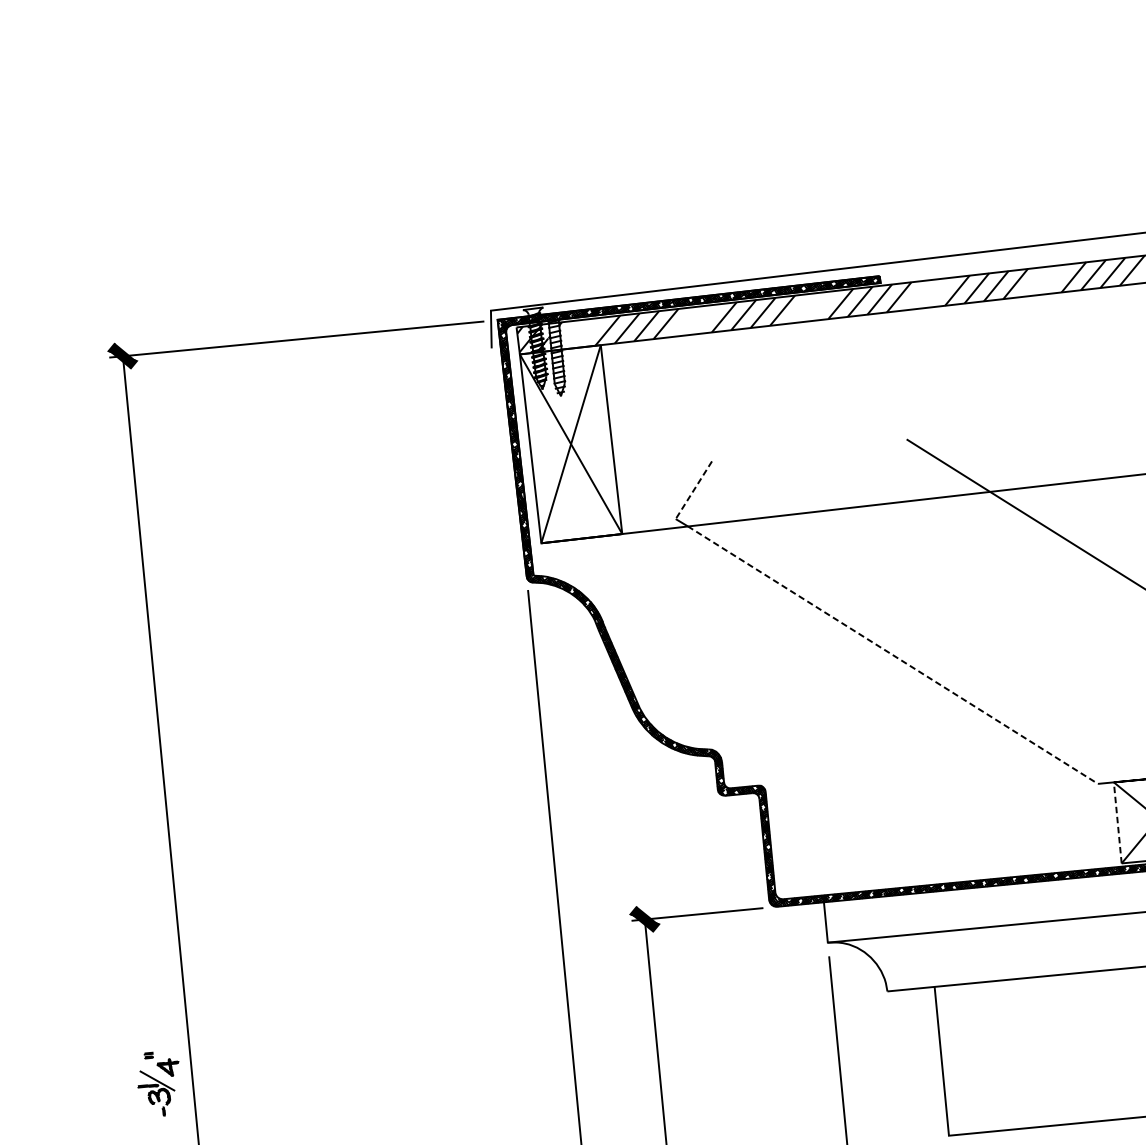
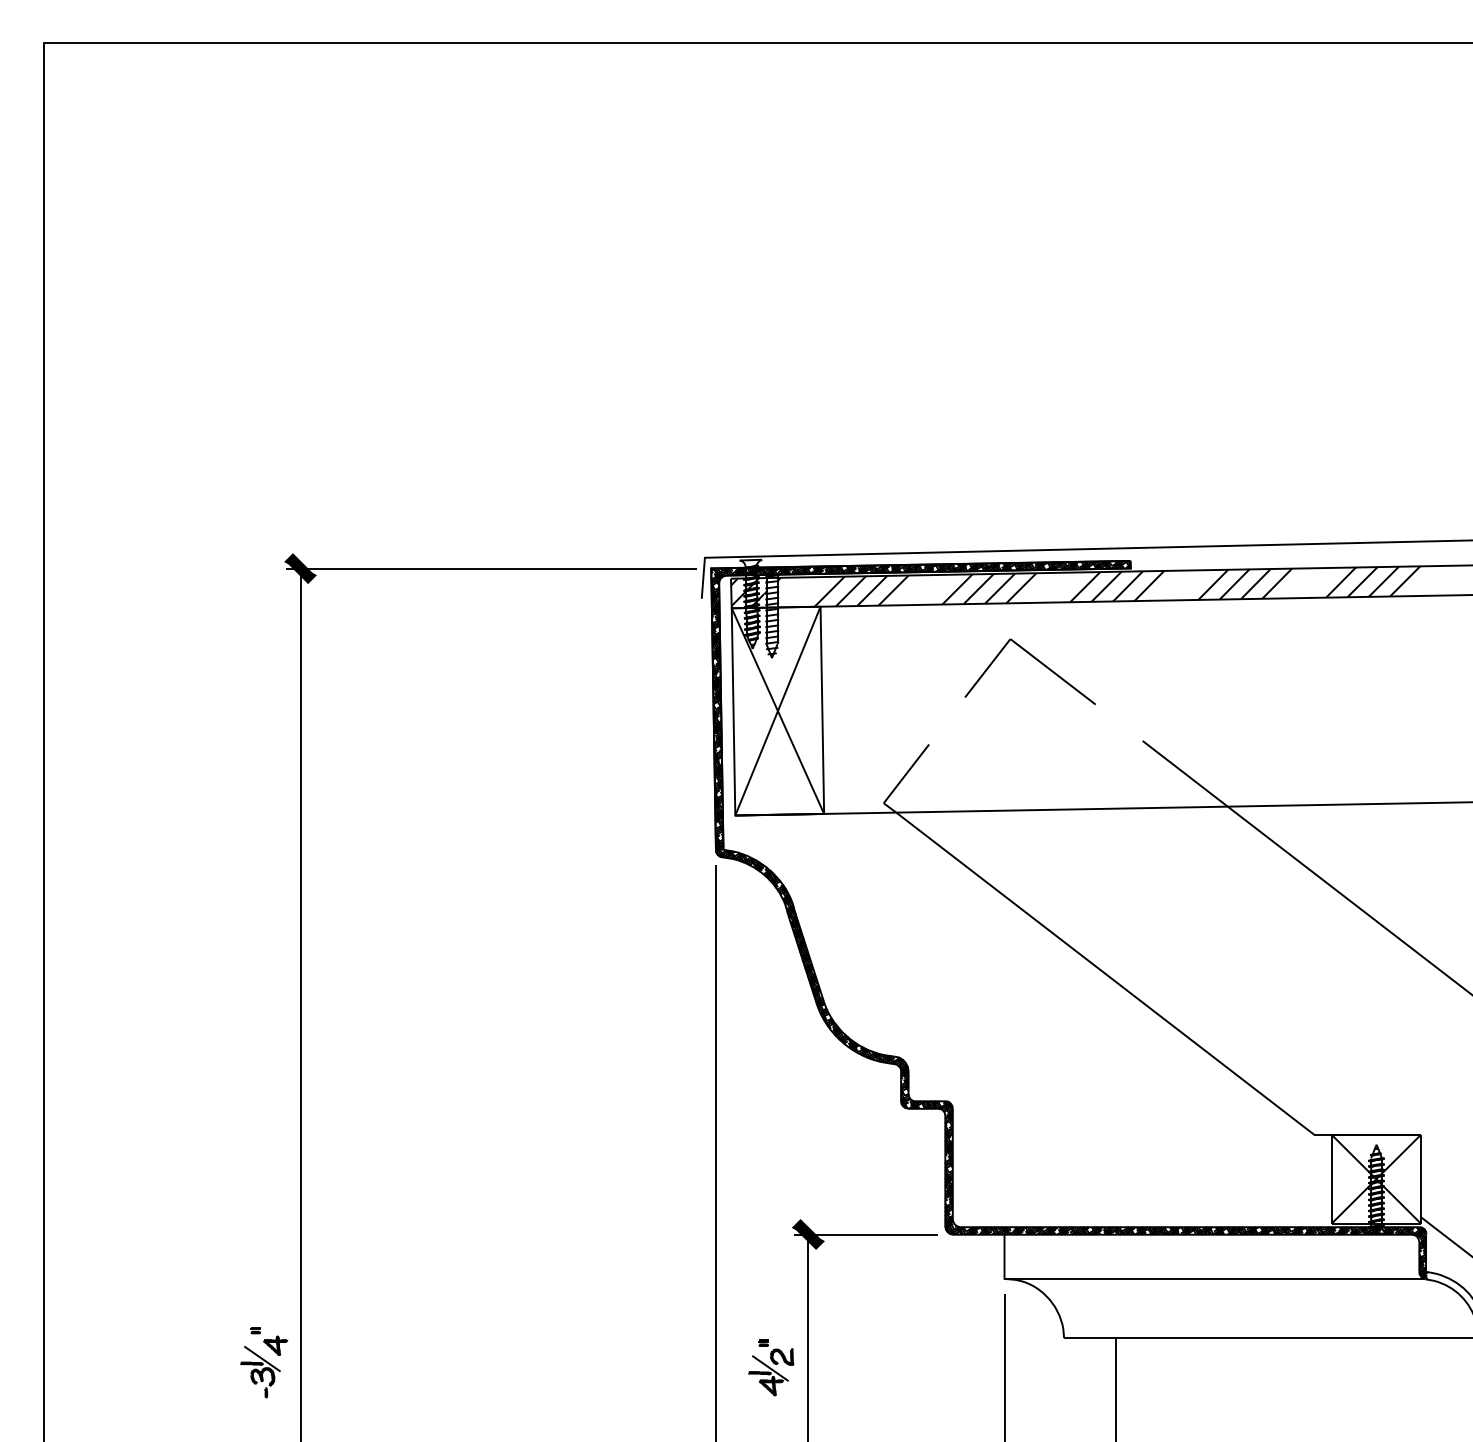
part: (803, 376) -> (1037, 661), added
line: (694, 490) -> (906, 774), dashed -> solid
line: (893, 654) -> (1105, 973), dashed -> solid
line: (1117, 822) -> (1331, 1178), dashed -> solid
part: (622, 1043) -> (771, 1367), added

